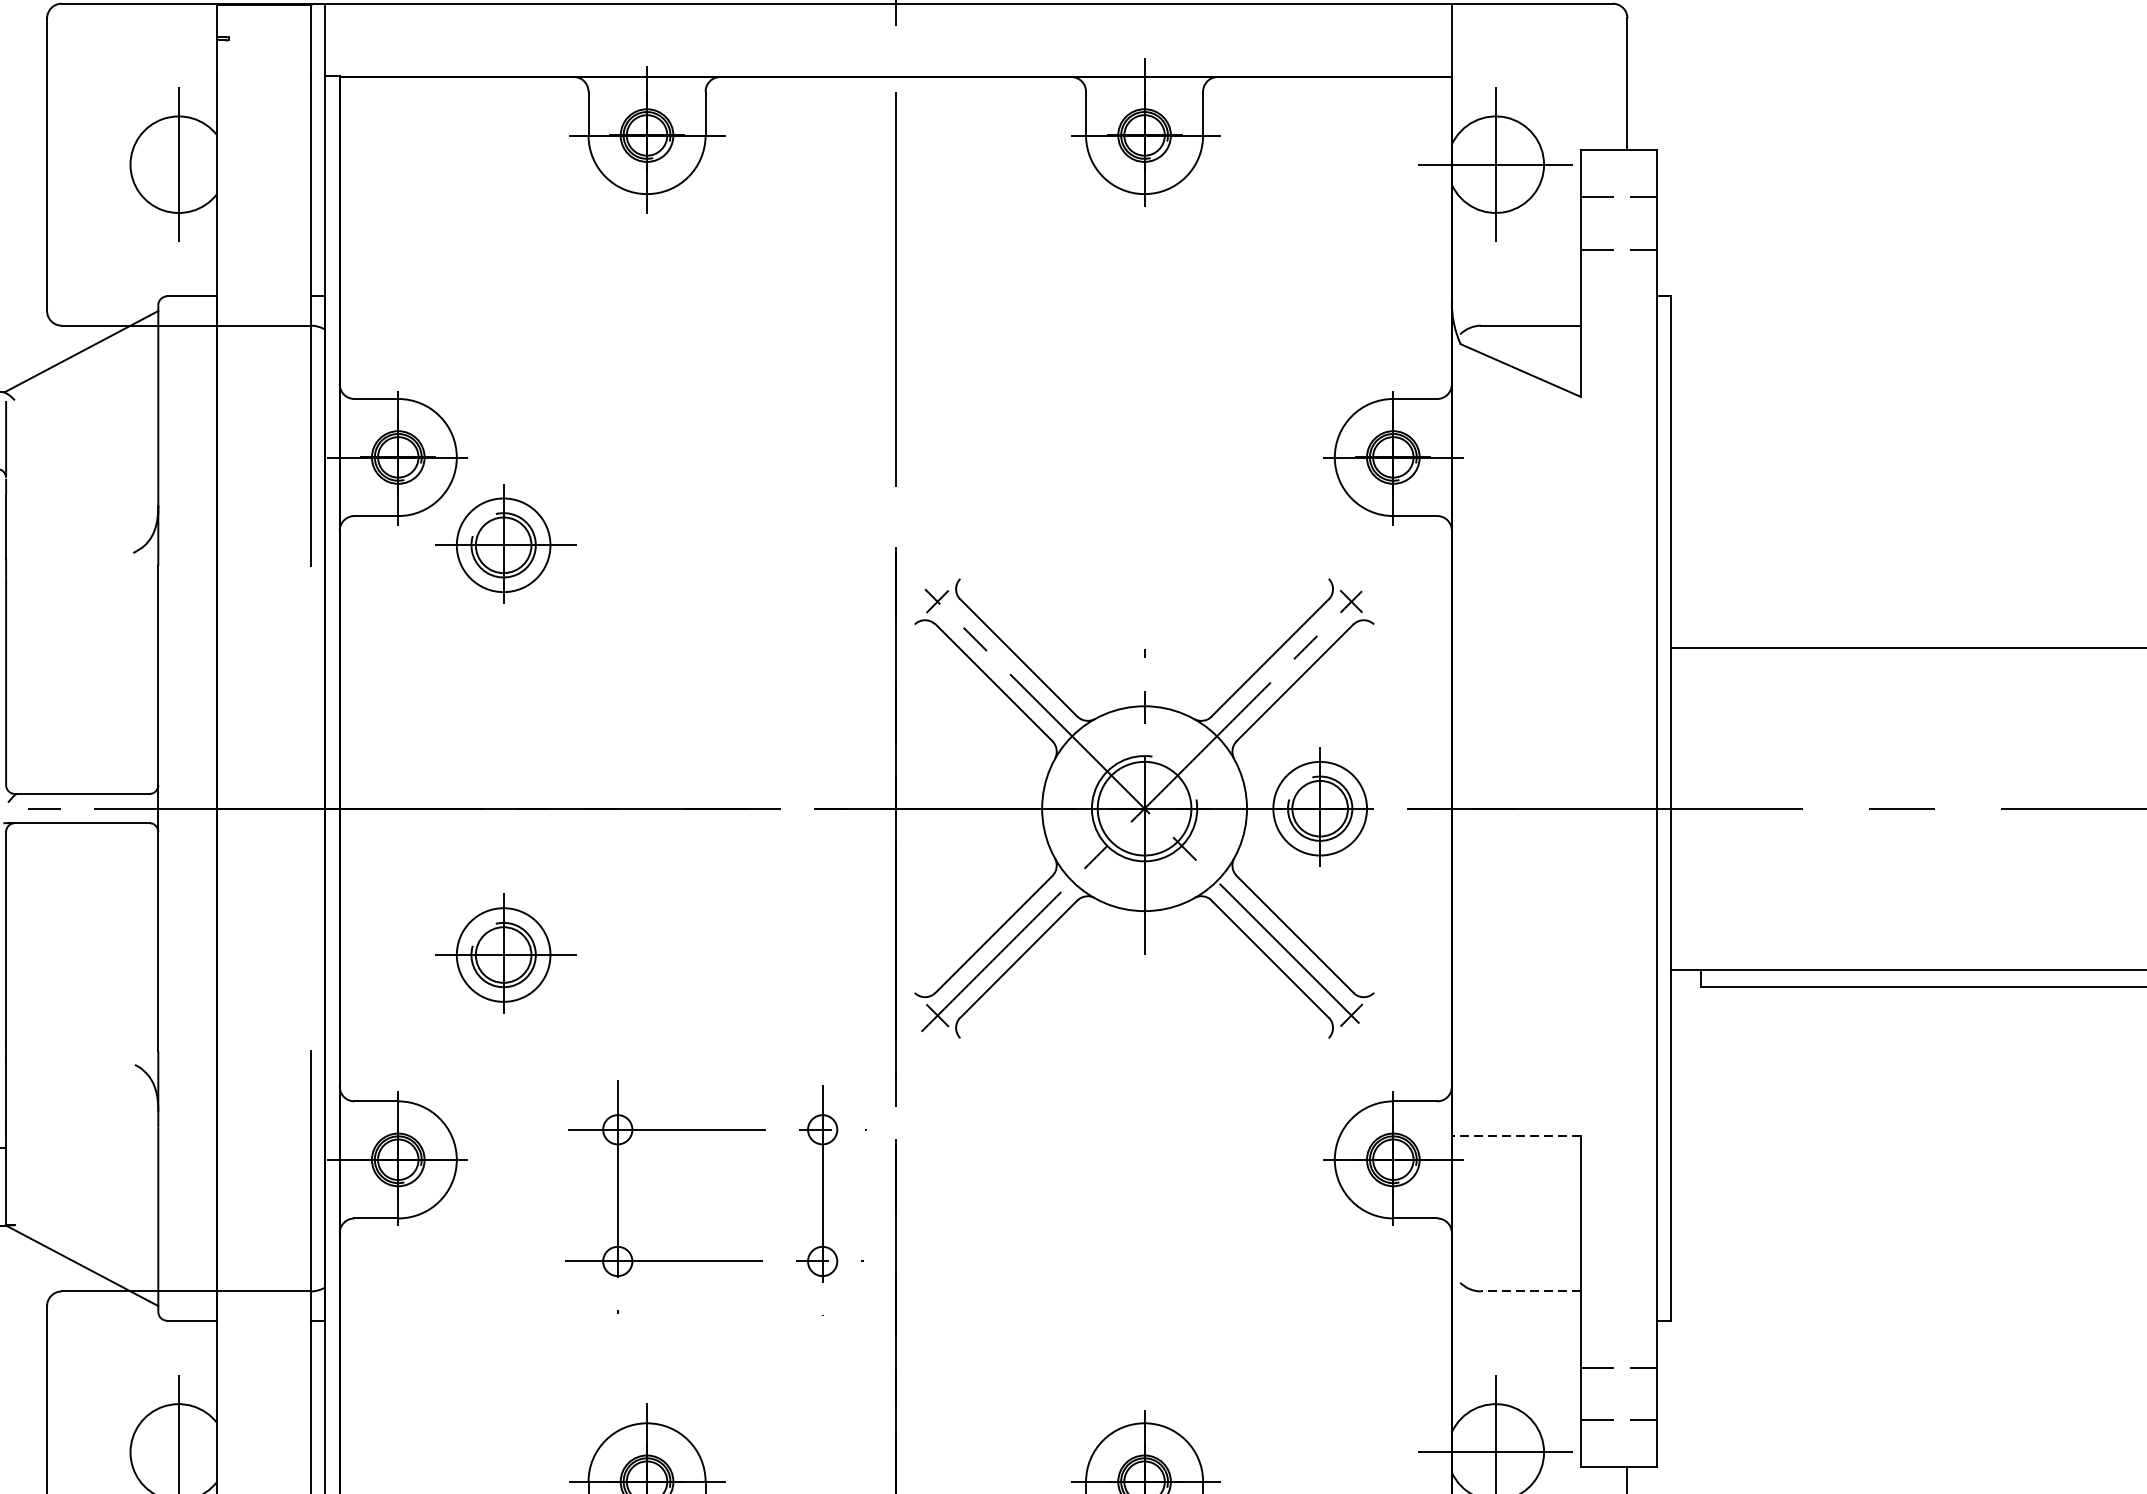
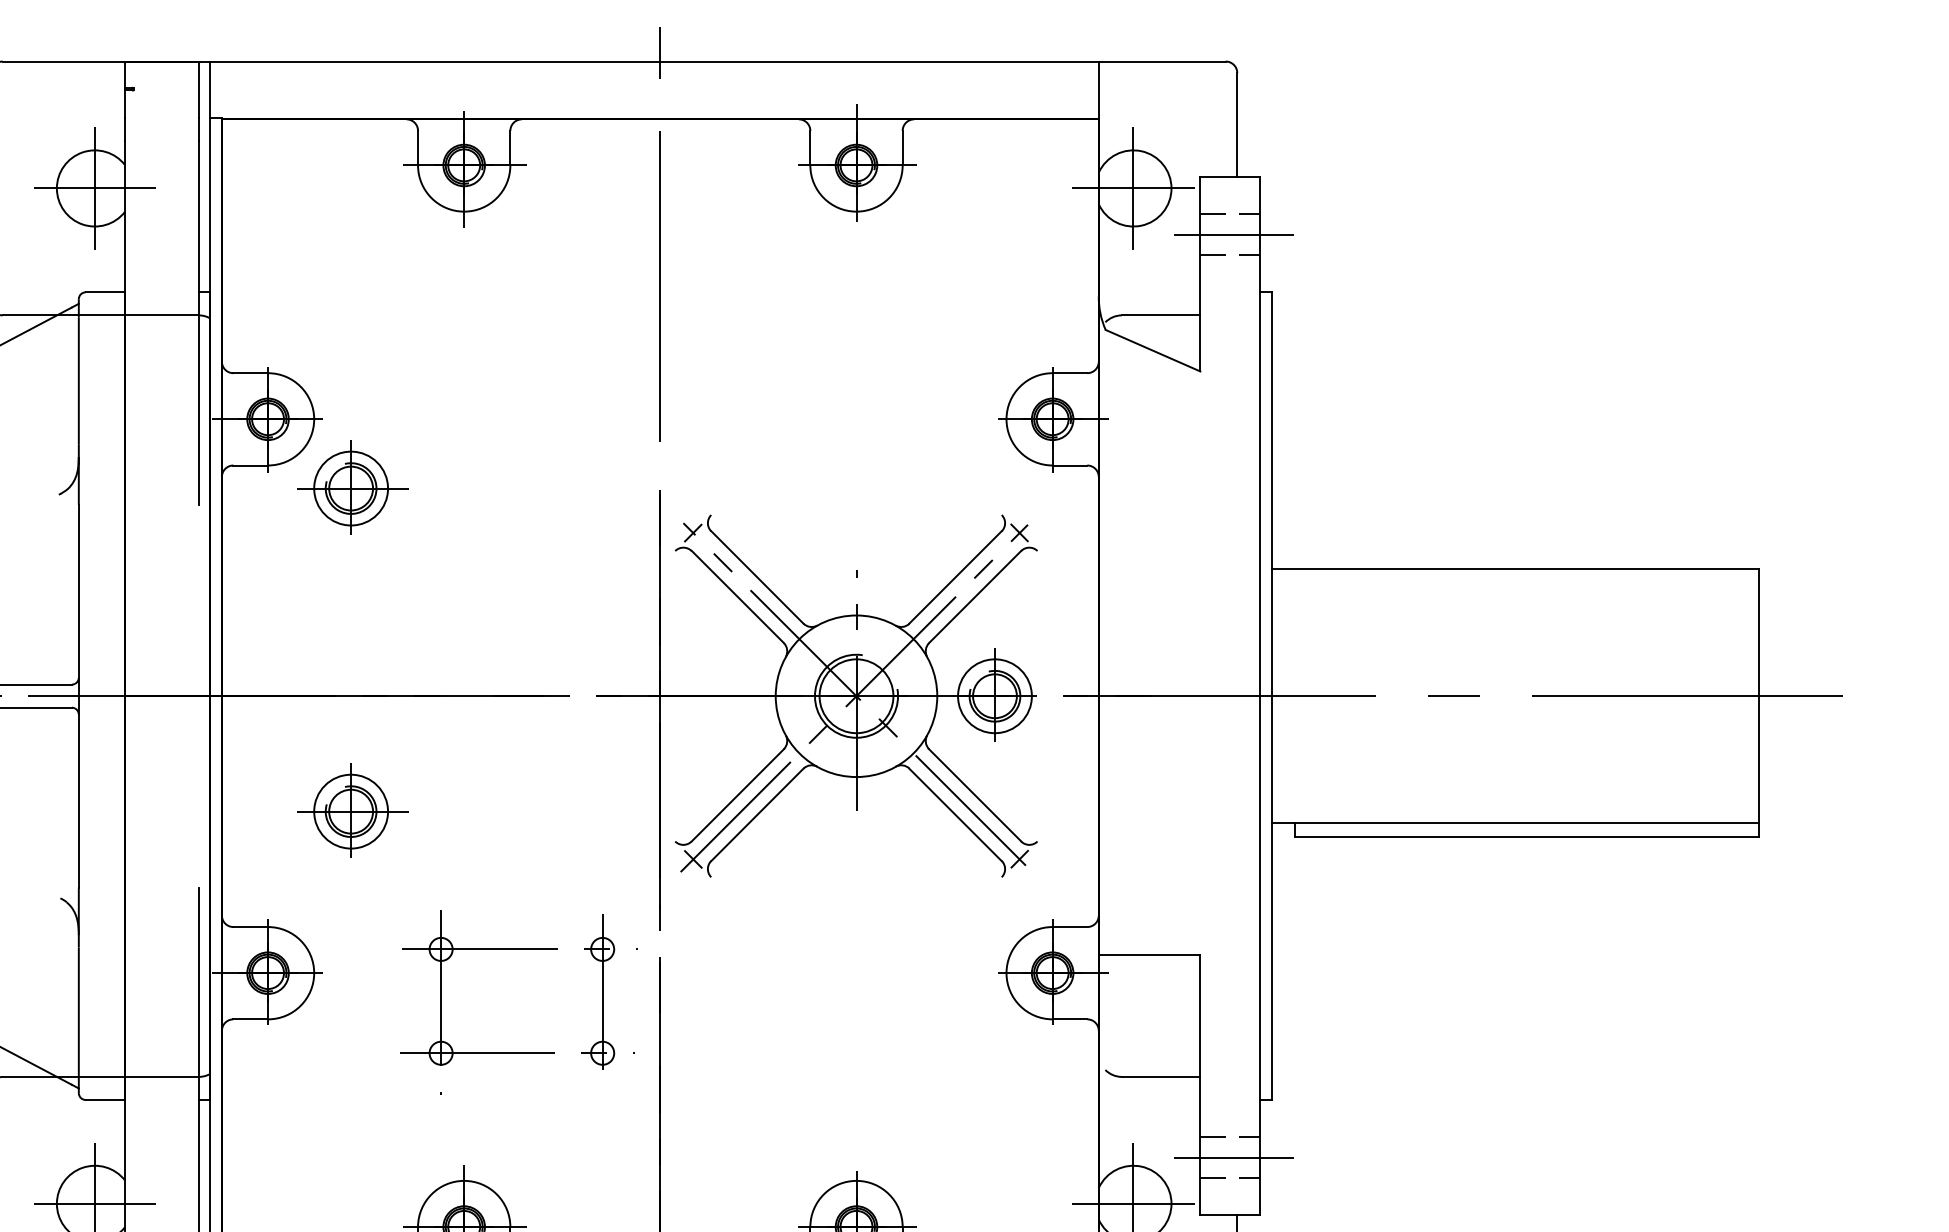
line: (178, 164) -> (94, 188), added
line: (1622, 223) -> (1233, 234), added
line: (1516, 1136) -> (1149, 954), dashed -> solid
line: (1530, 1290) -> (1160, 1076), dashed -> solid
line: (1622, 1393) -> (1233, 1157), added
line: (178, 1451) -> (94, 1203), added

